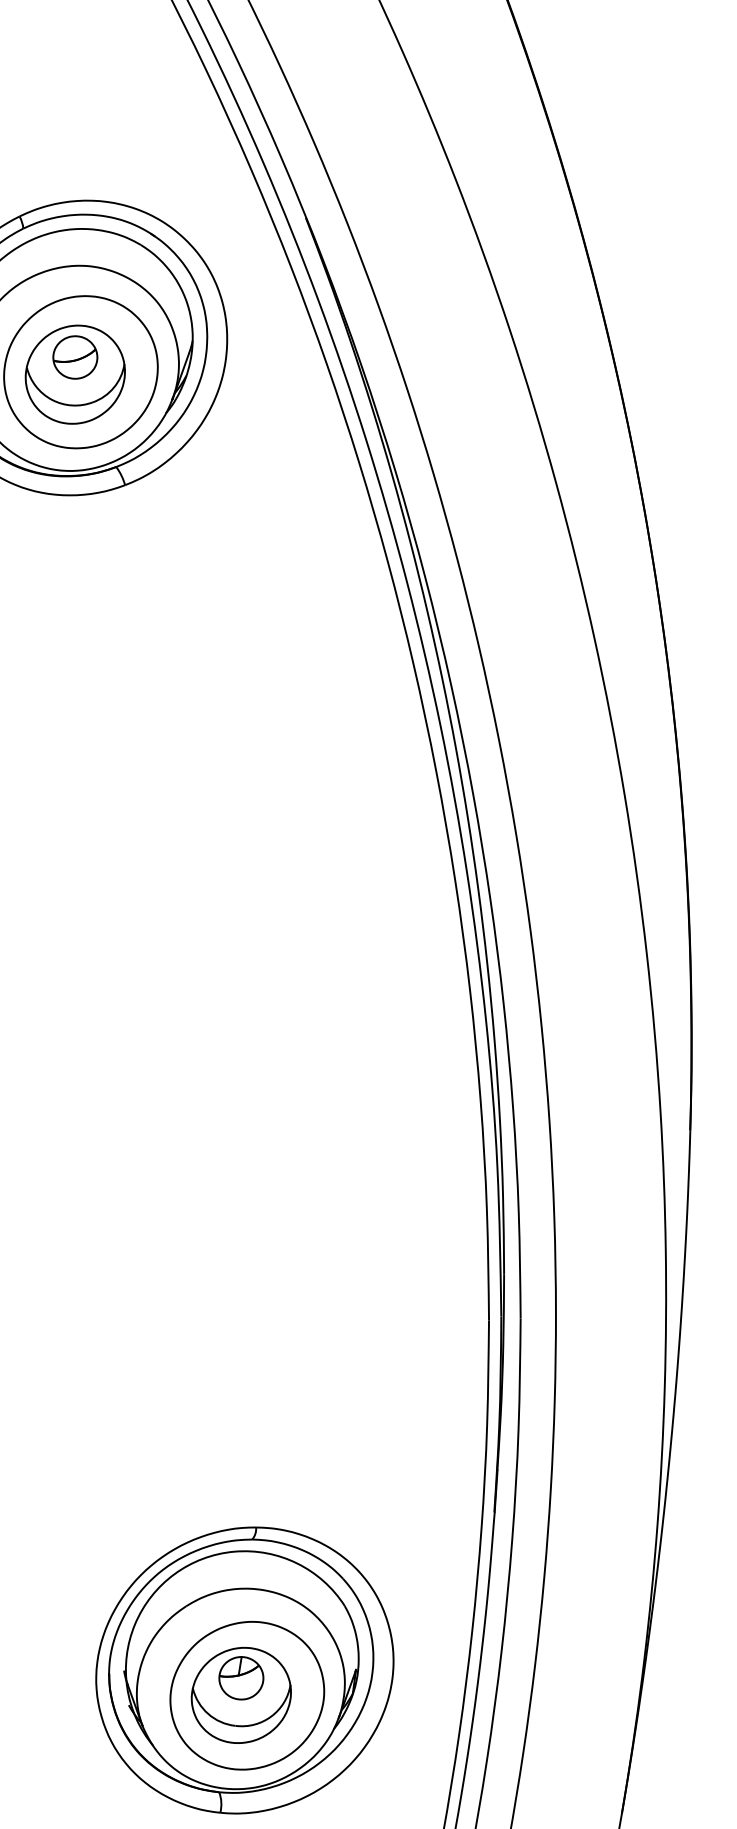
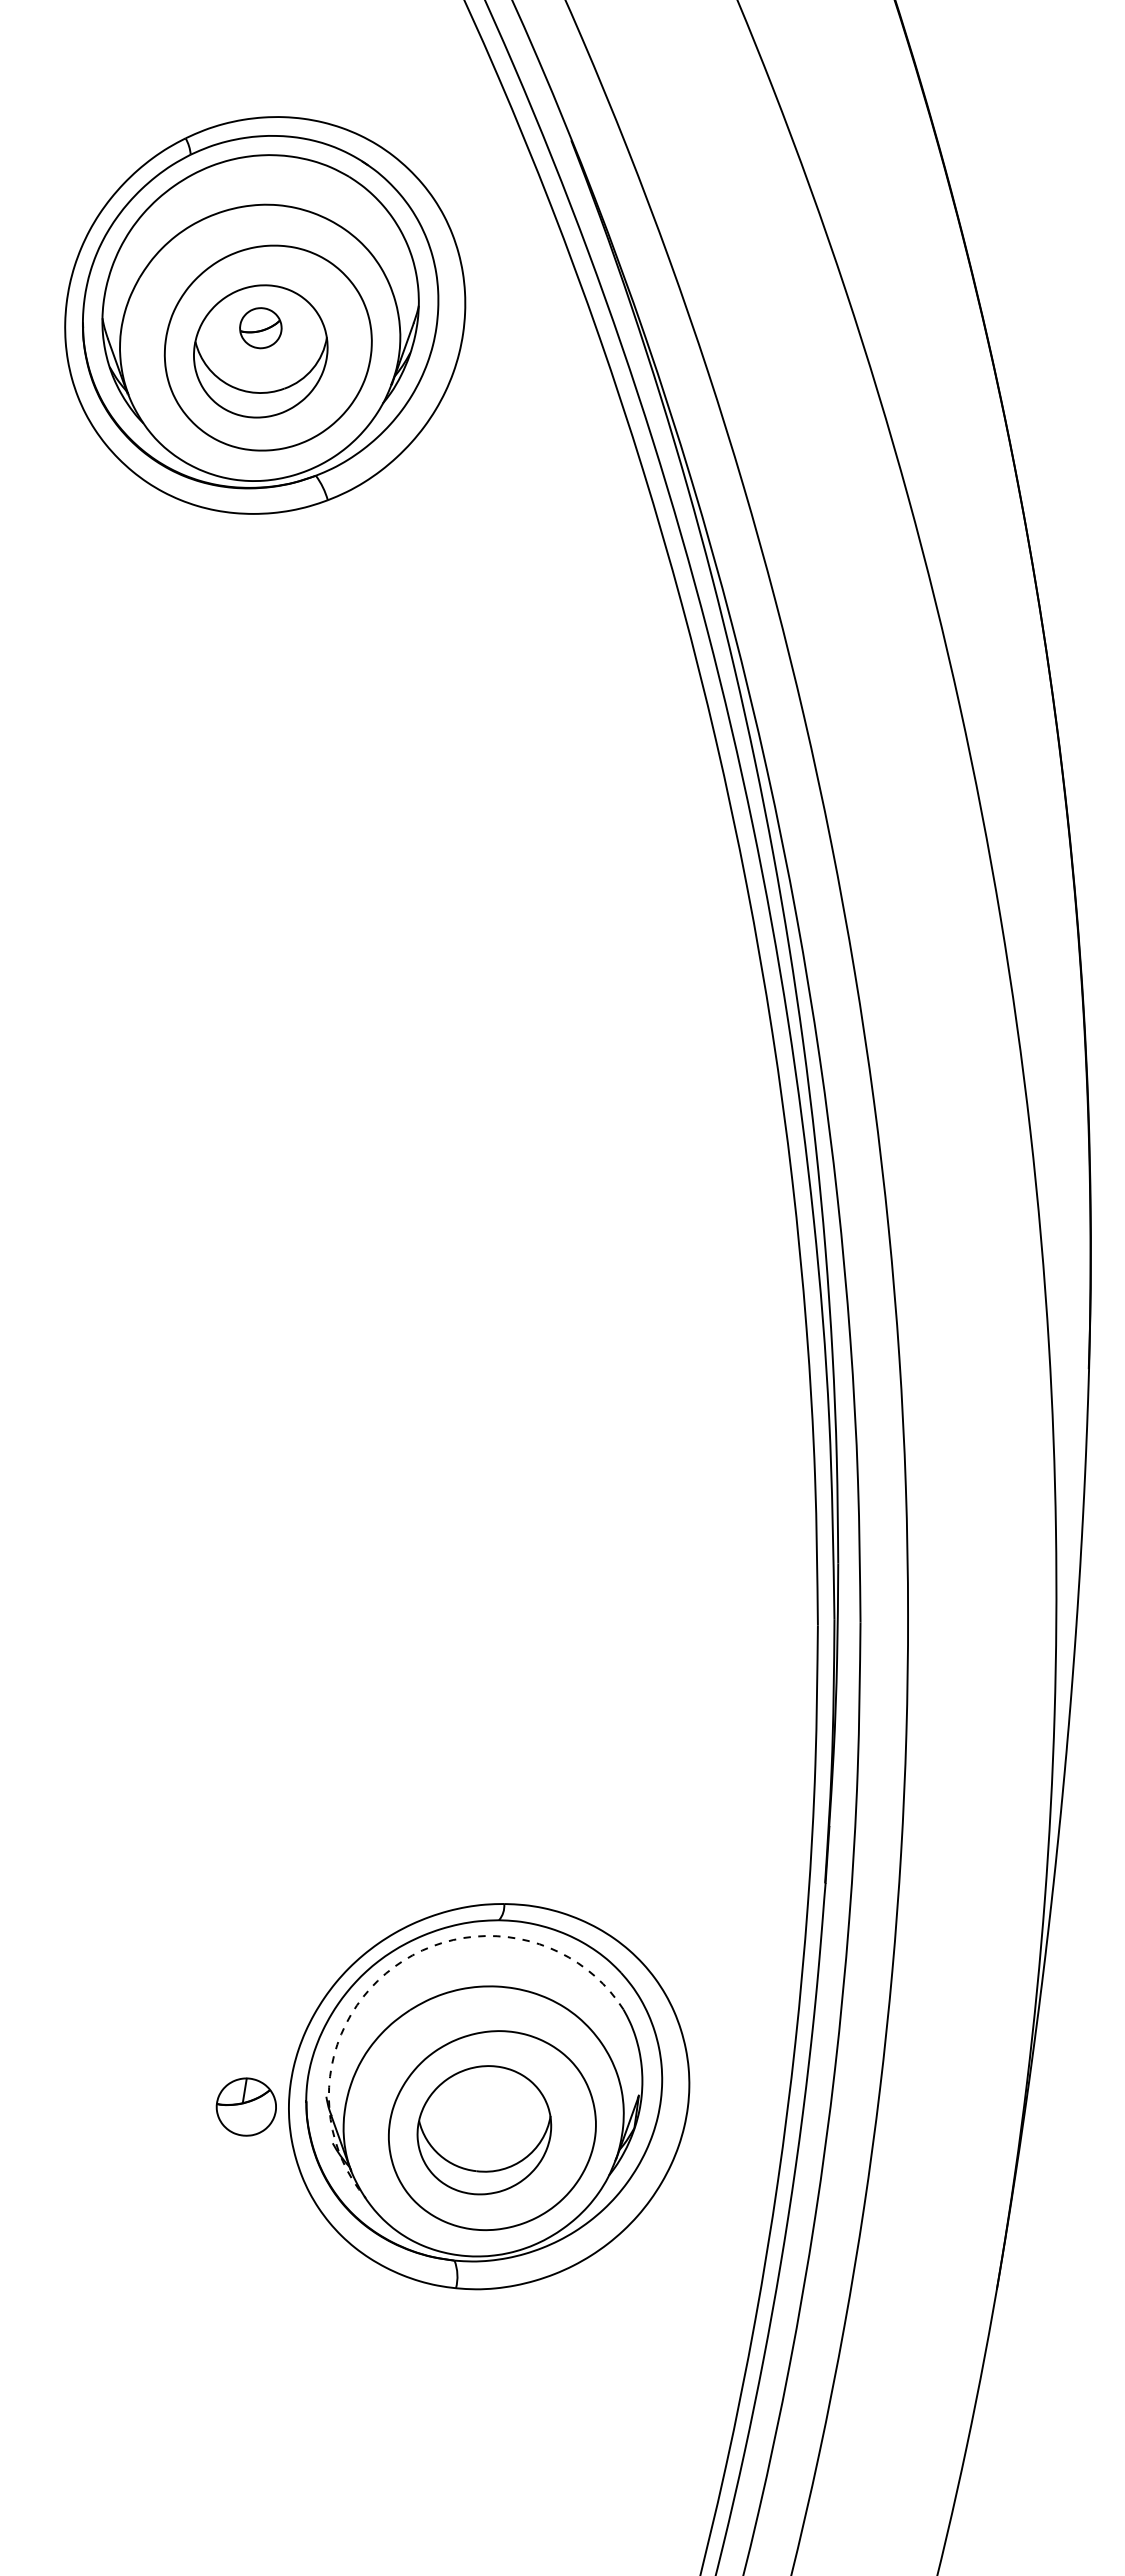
part: (75, 356) -> (260, 327), size x0.7
arc: (174, 1573) -> (394, 1966), solid -> dashed
part: (240, 1677) -> (245, 2106), moved

